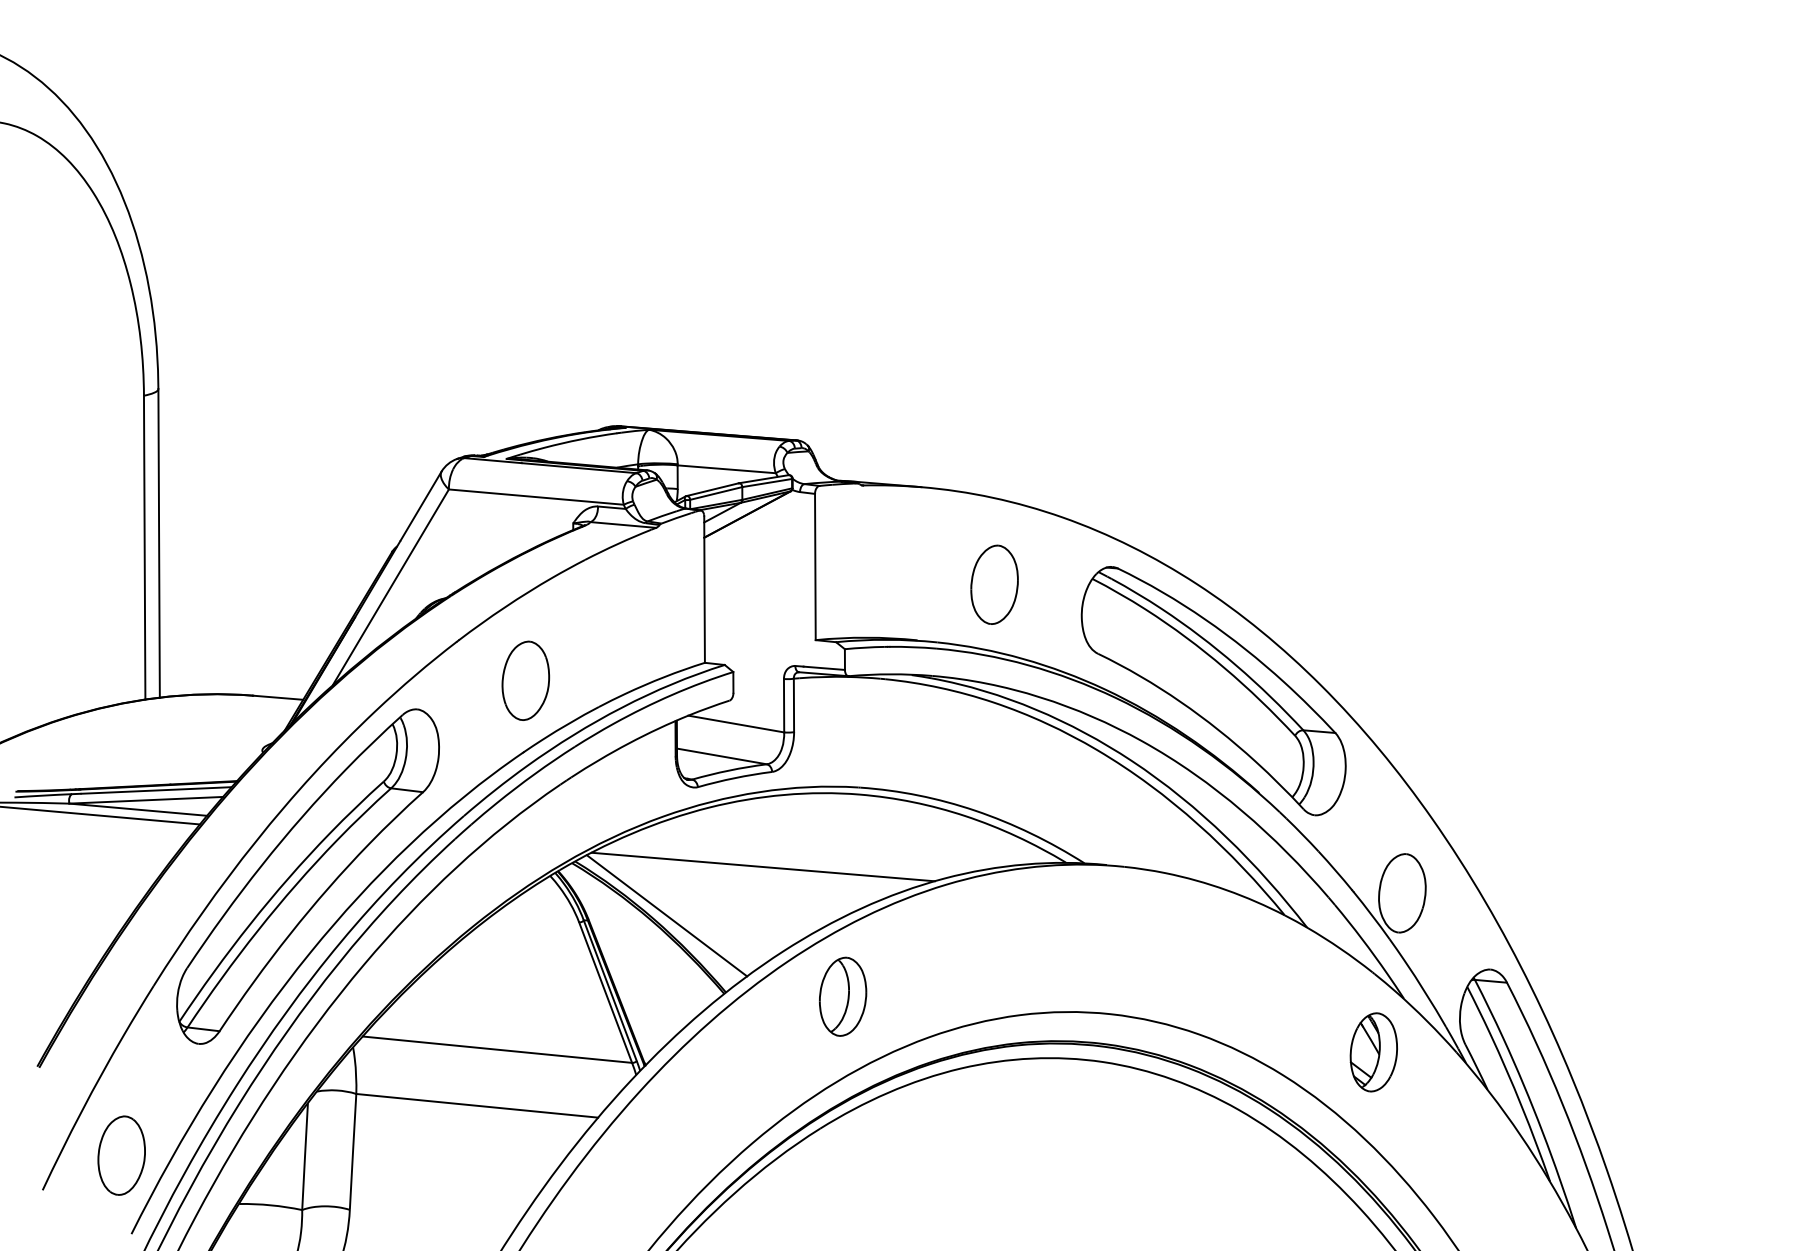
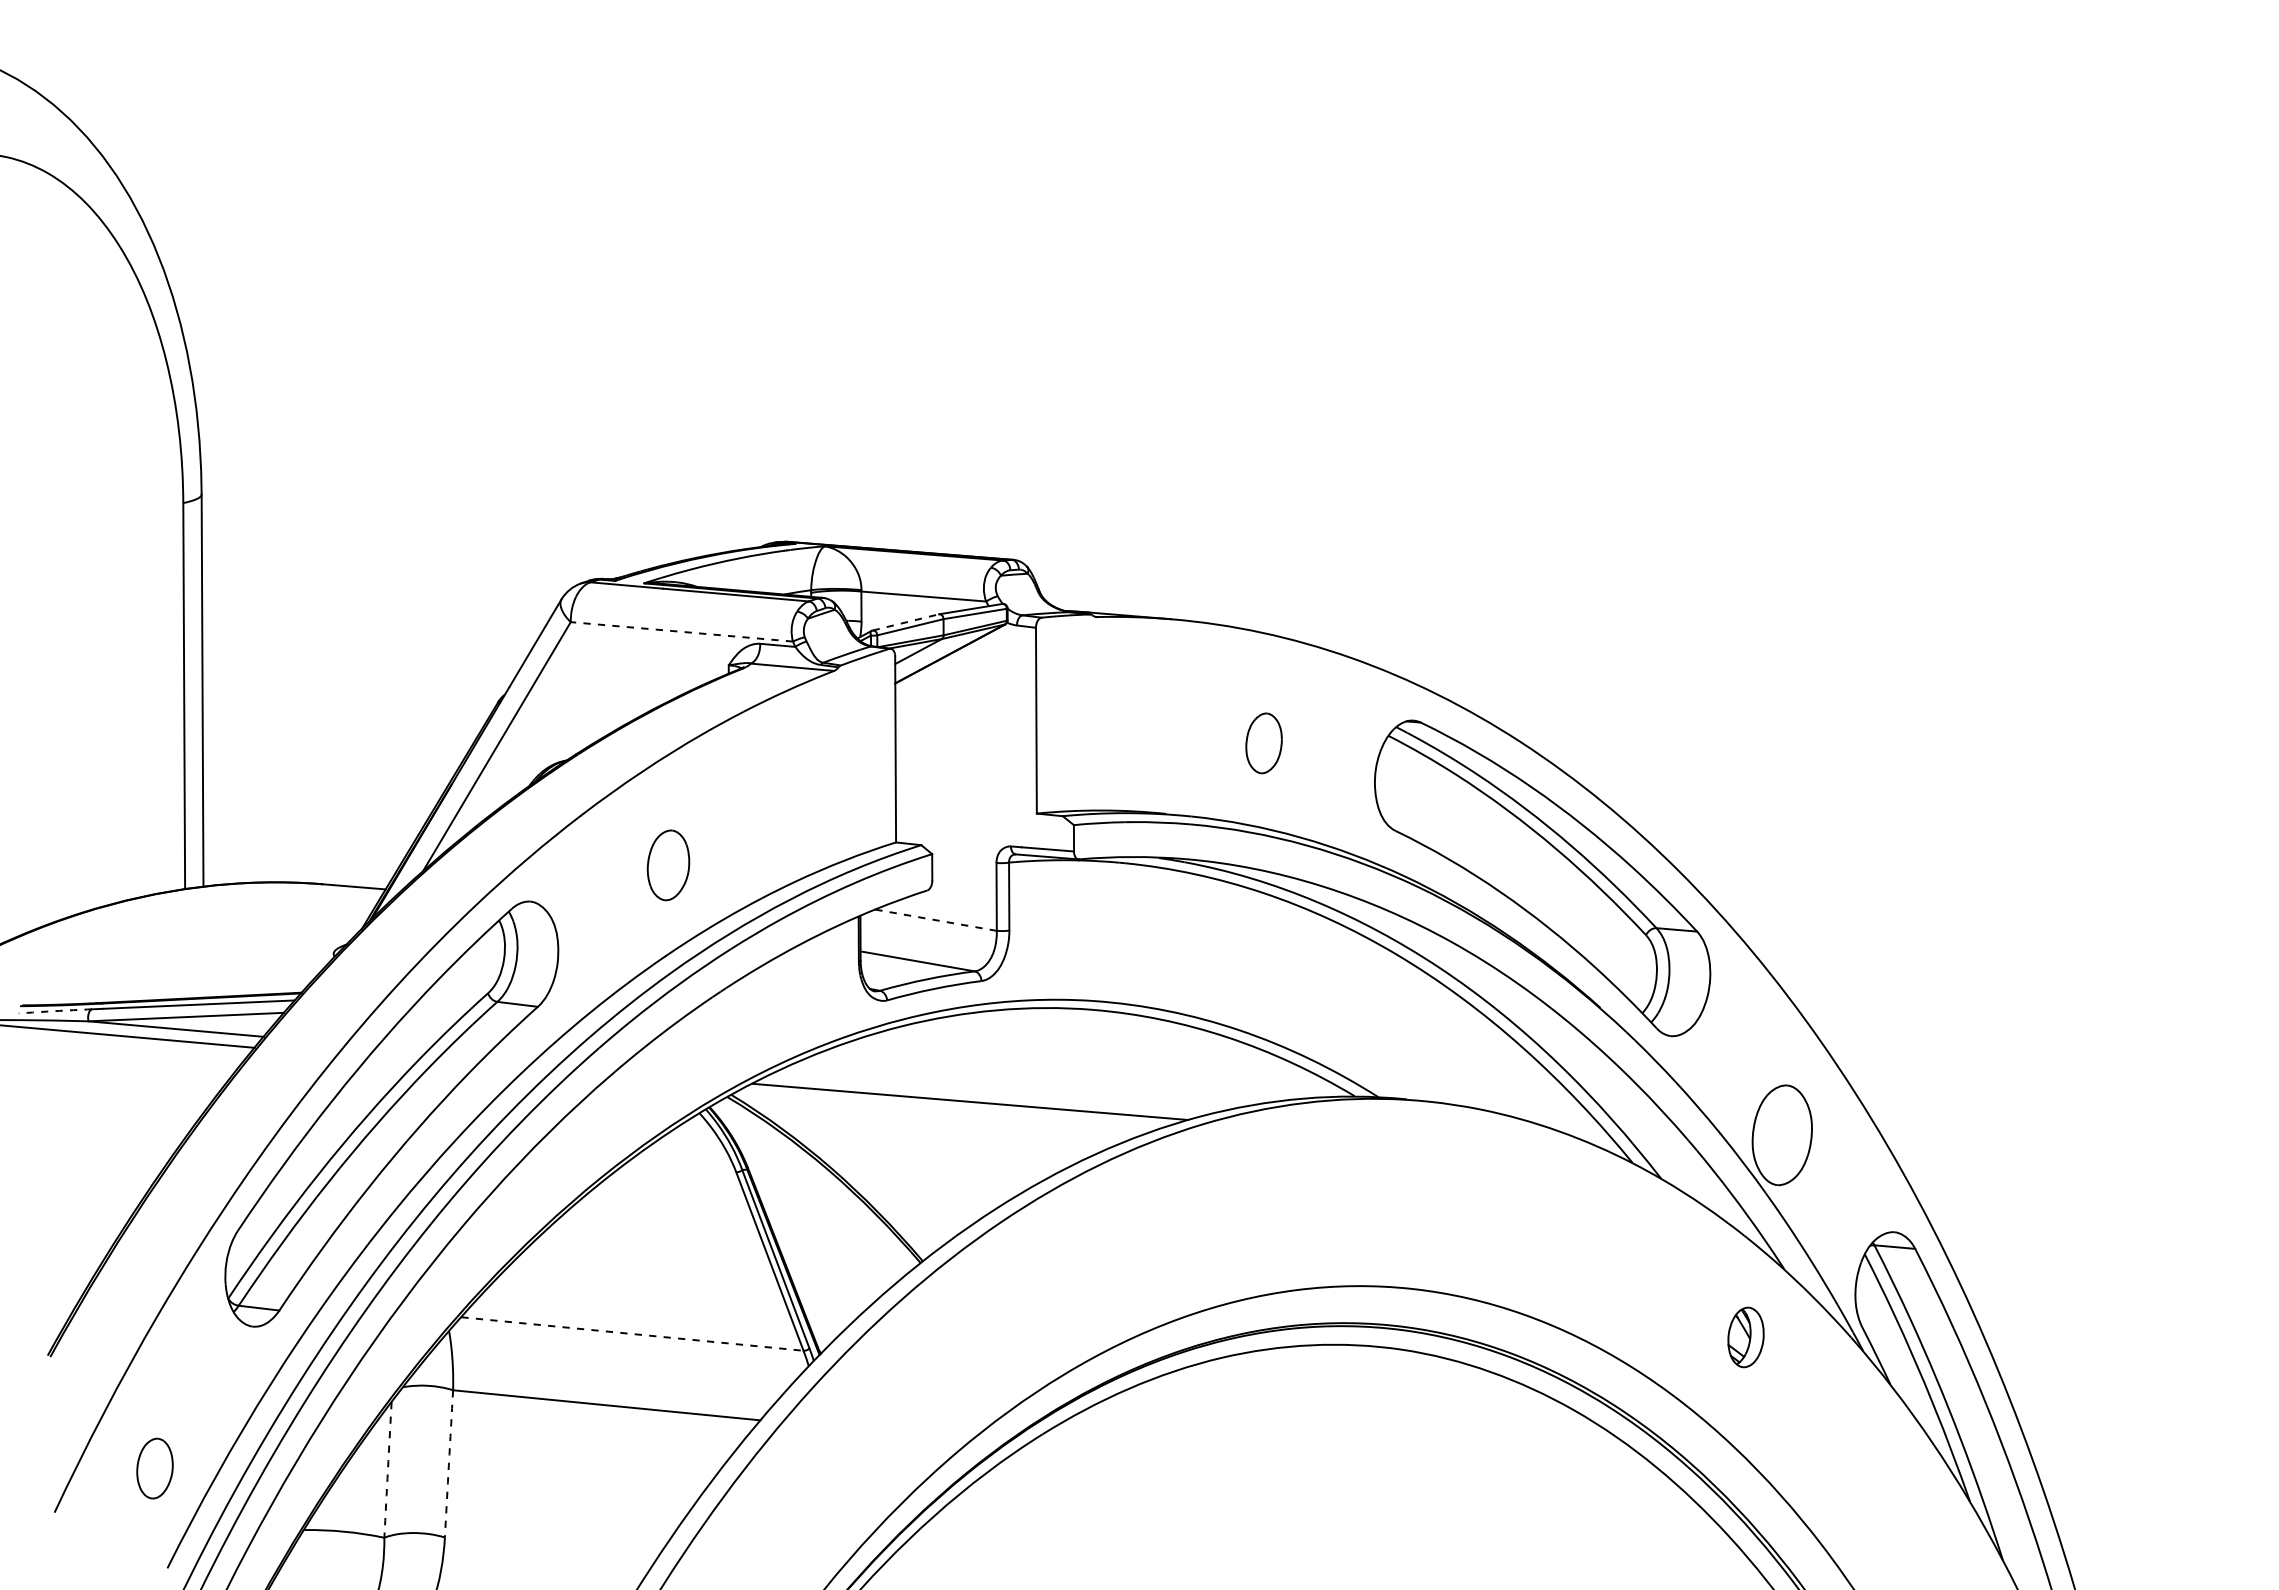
line: (713, 489) -> (906, 622), solid -> dashed
line: (536, 496) -> (681, 631), solid -> dashed
part: (994, 584) -> (1263, 743), size x0.6
part: (525, 680) -> (668, 865), size x0.7
line: (735, 724) -> (935, 920), solid -> dashed
arc: (43, 795) -> (55, 1011), solid -> dashed
line: (666, 915) -> (847, 1163), removed
part: (842, 996) -> (1071, 1266), removed
line: (497, 1050) -> (632, 1334), solid -> dashed
part: (1373, 1052) -> (1745, 1337), size x0.6
arc: (352, 1151) -> (448, 1463), solid -> dashed
part: (121, 1155) -> (154, 1468), size x0.6
arc: (304, 1156) -> (387, 1469), solid -> dashed

